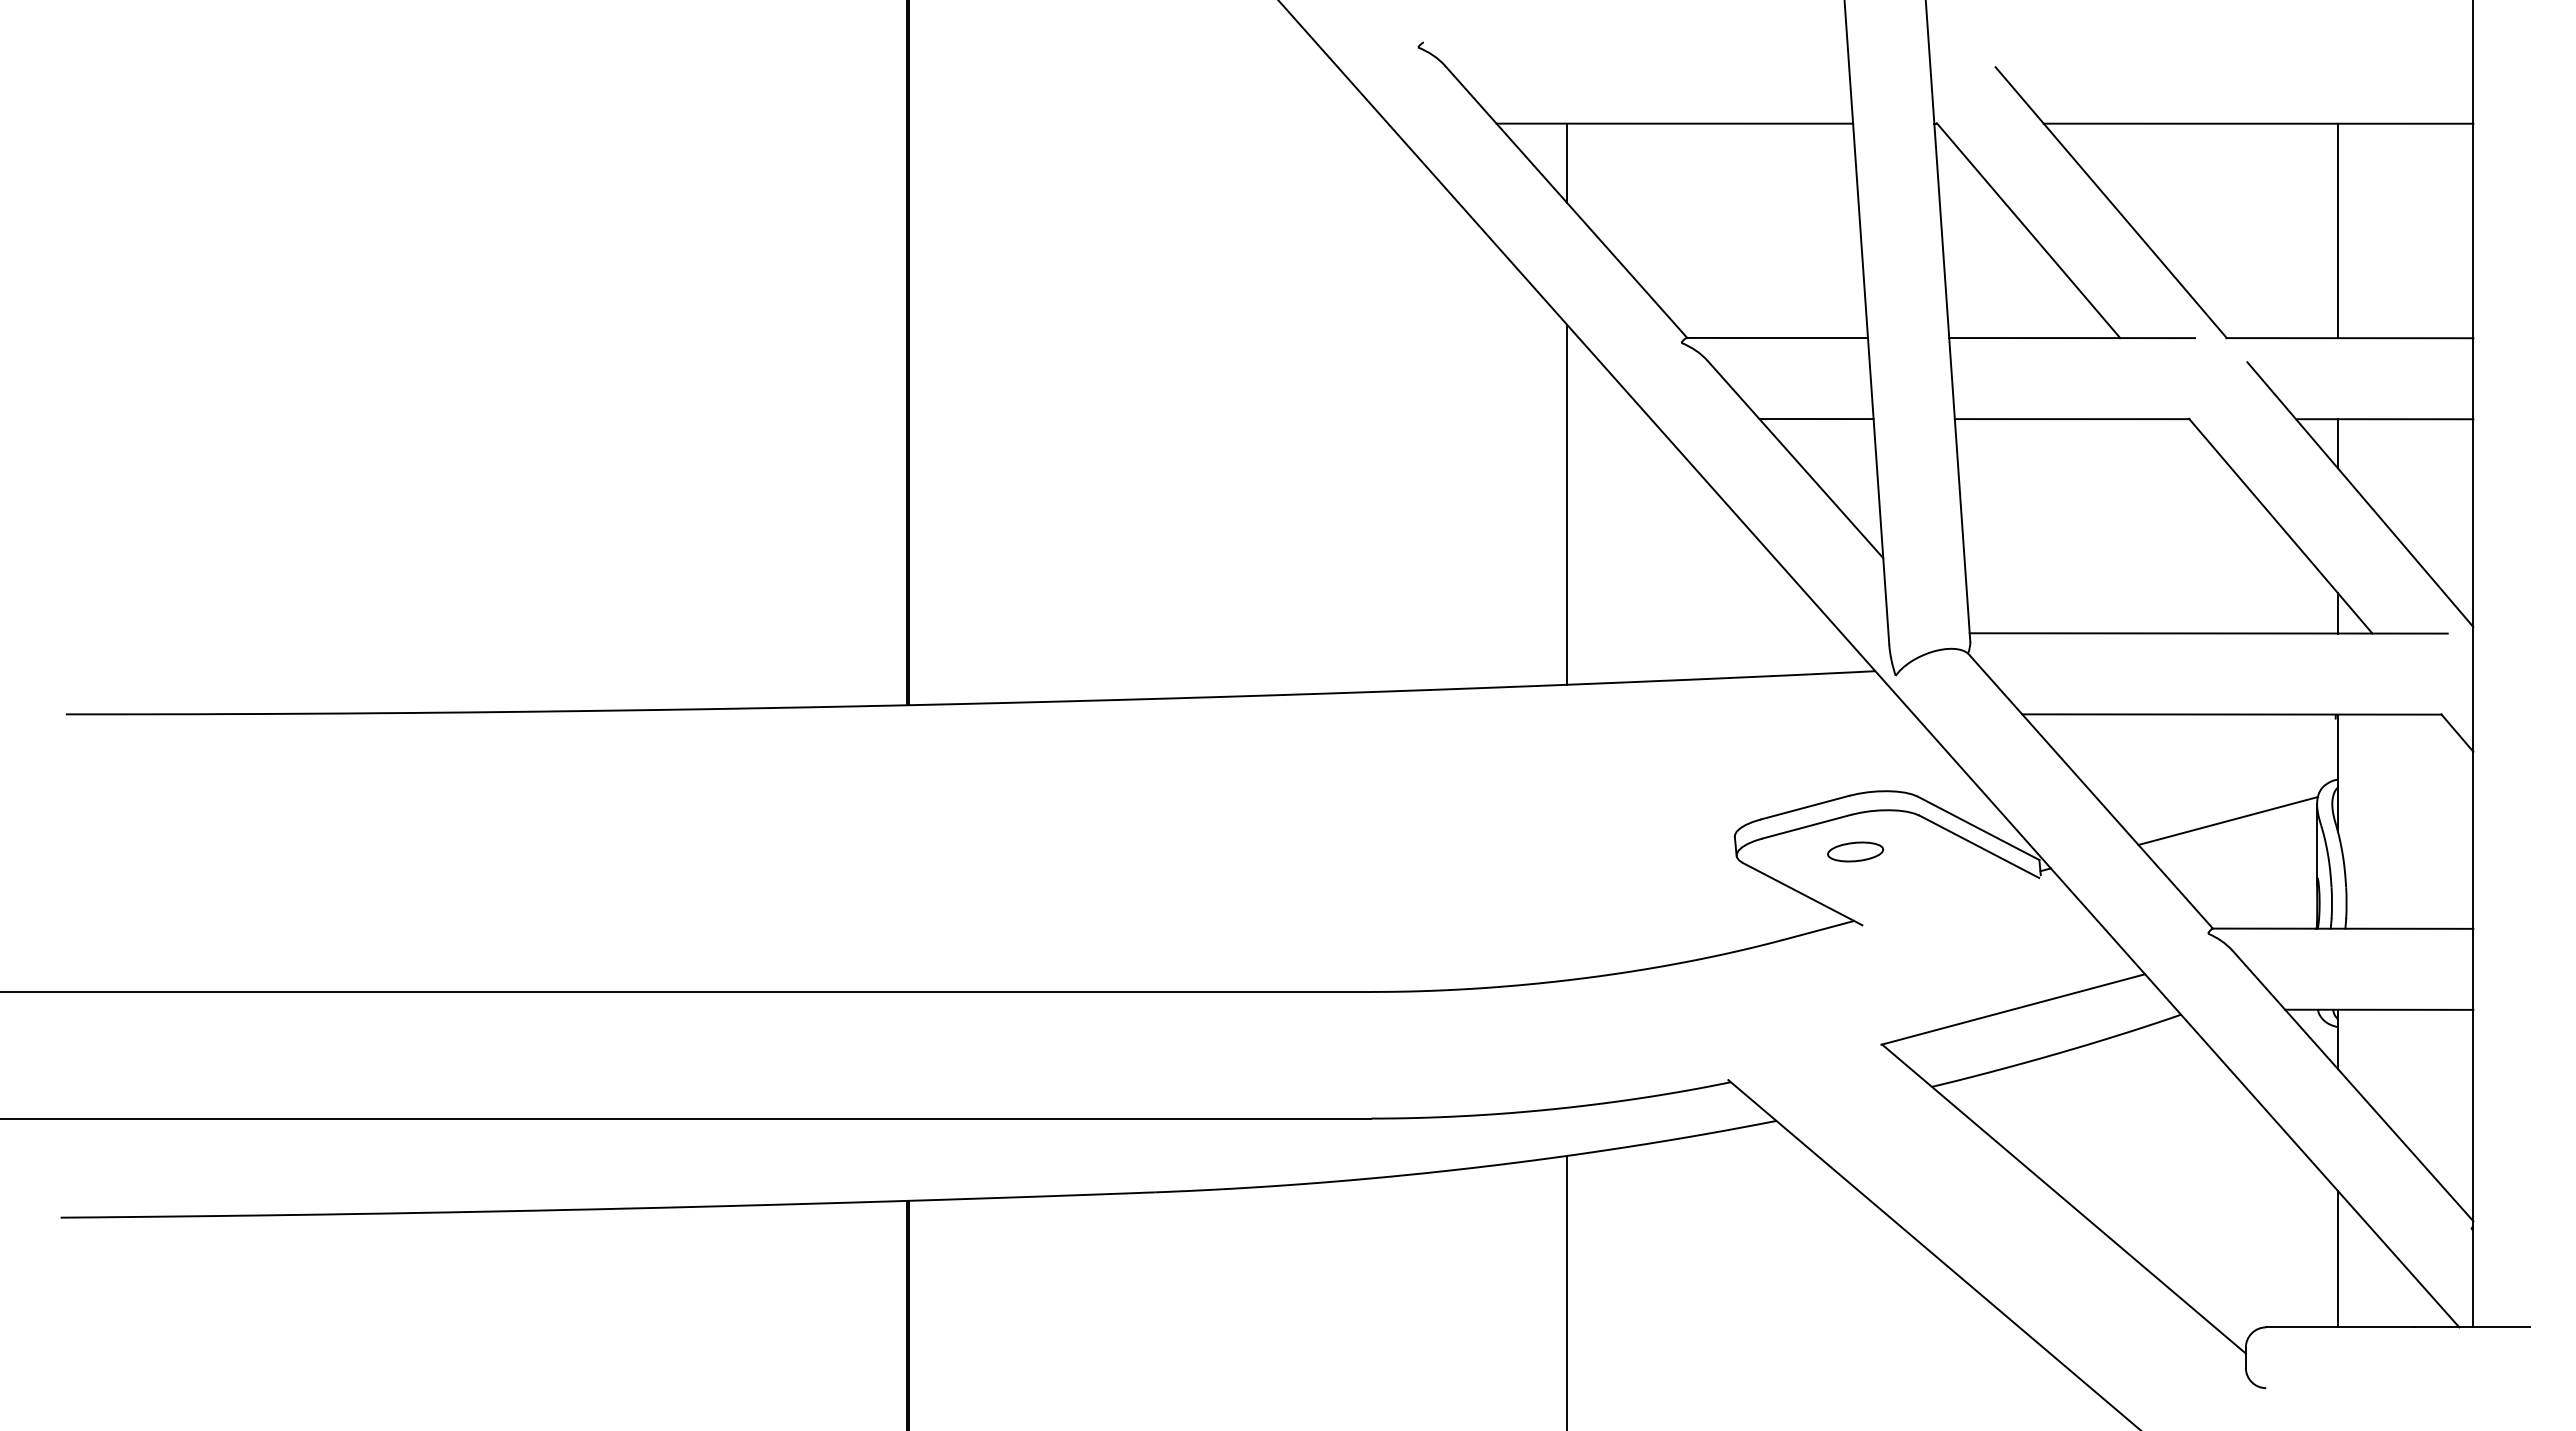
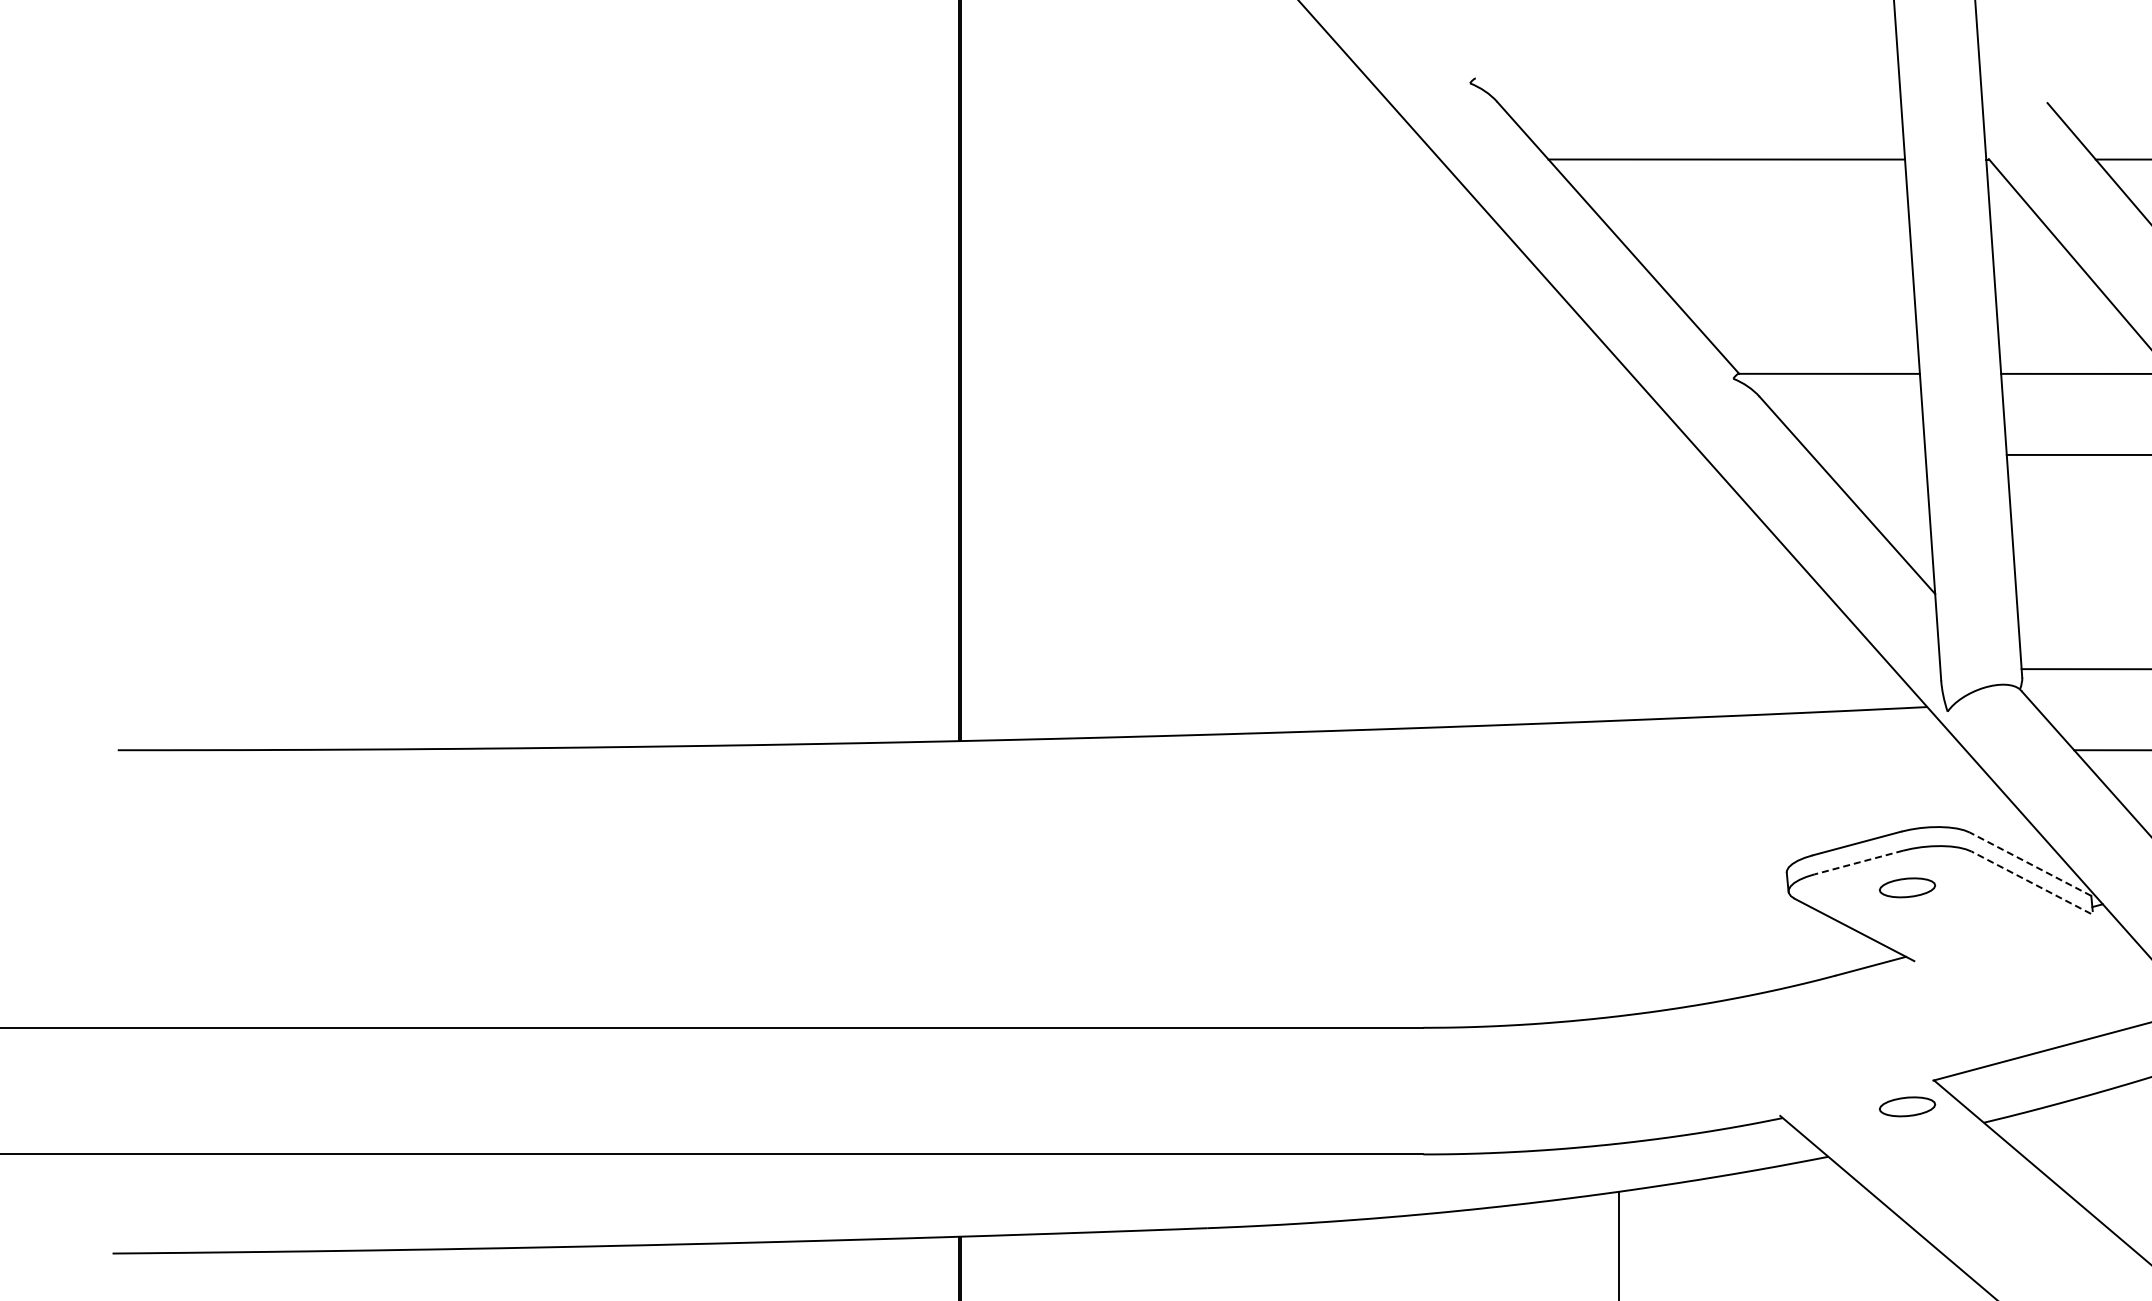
line: (1567, 163) -> (1619, 199), removed
line: (1816, 419) -> (1868, 455), removed
line: (1567, 504) -> (1619, 540), removed
line: (1806, 826) -> (1858, 862), solid -> dashed
line: (1978, 828) -> (2030, 864), solid -> dashed
line: (1979, 846) -> (2031, 882), solid -> dashed
part: (1855, 1070) -> (1907, 1106), added

